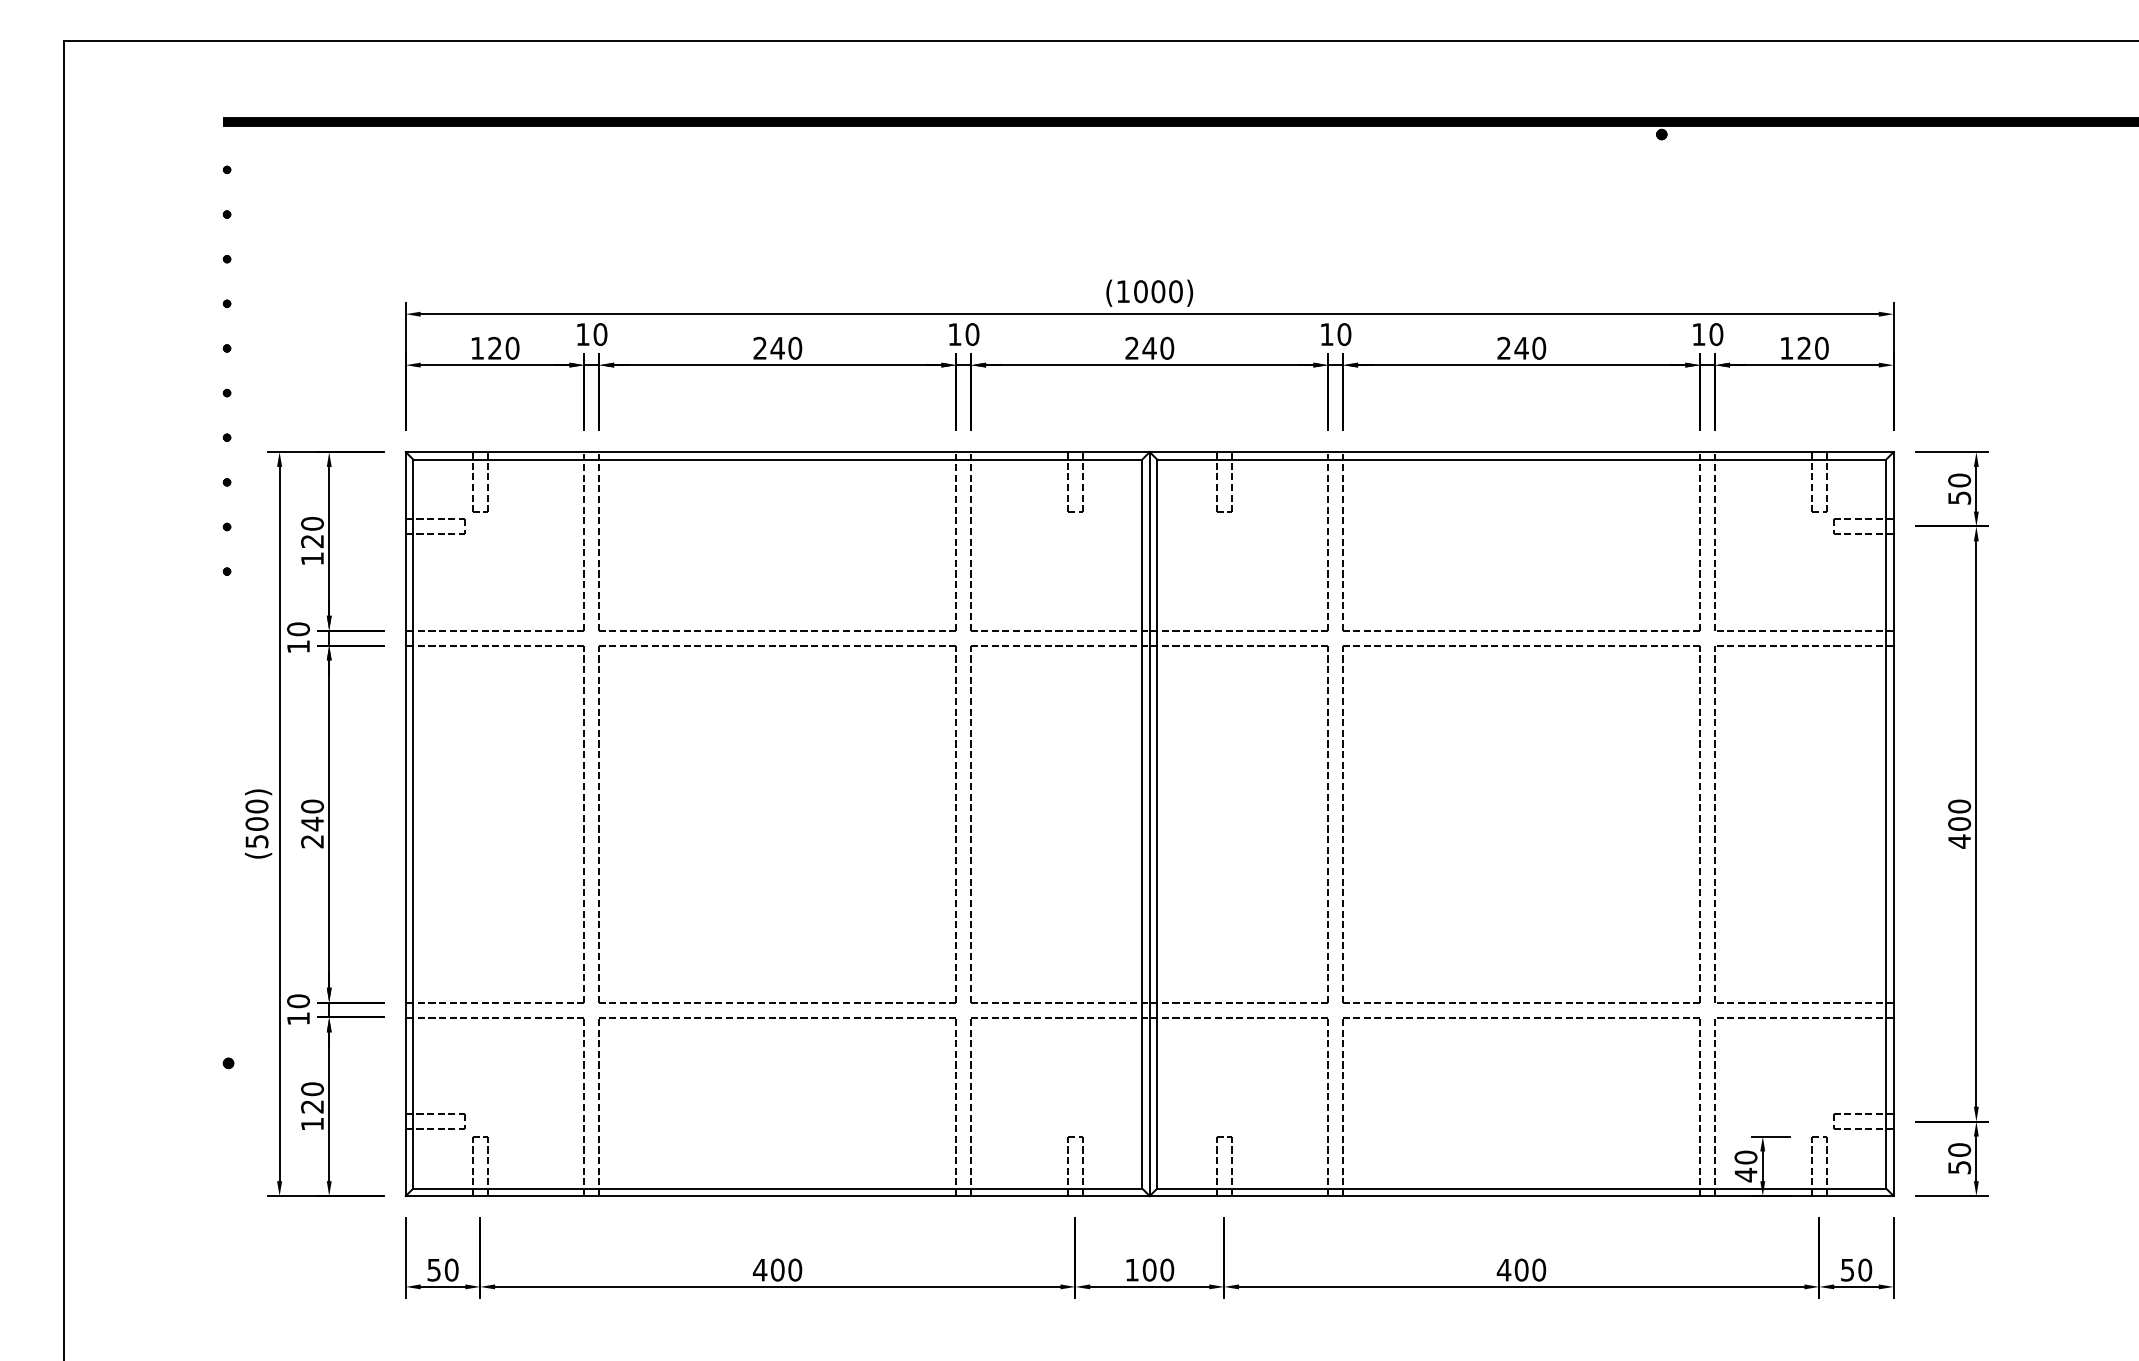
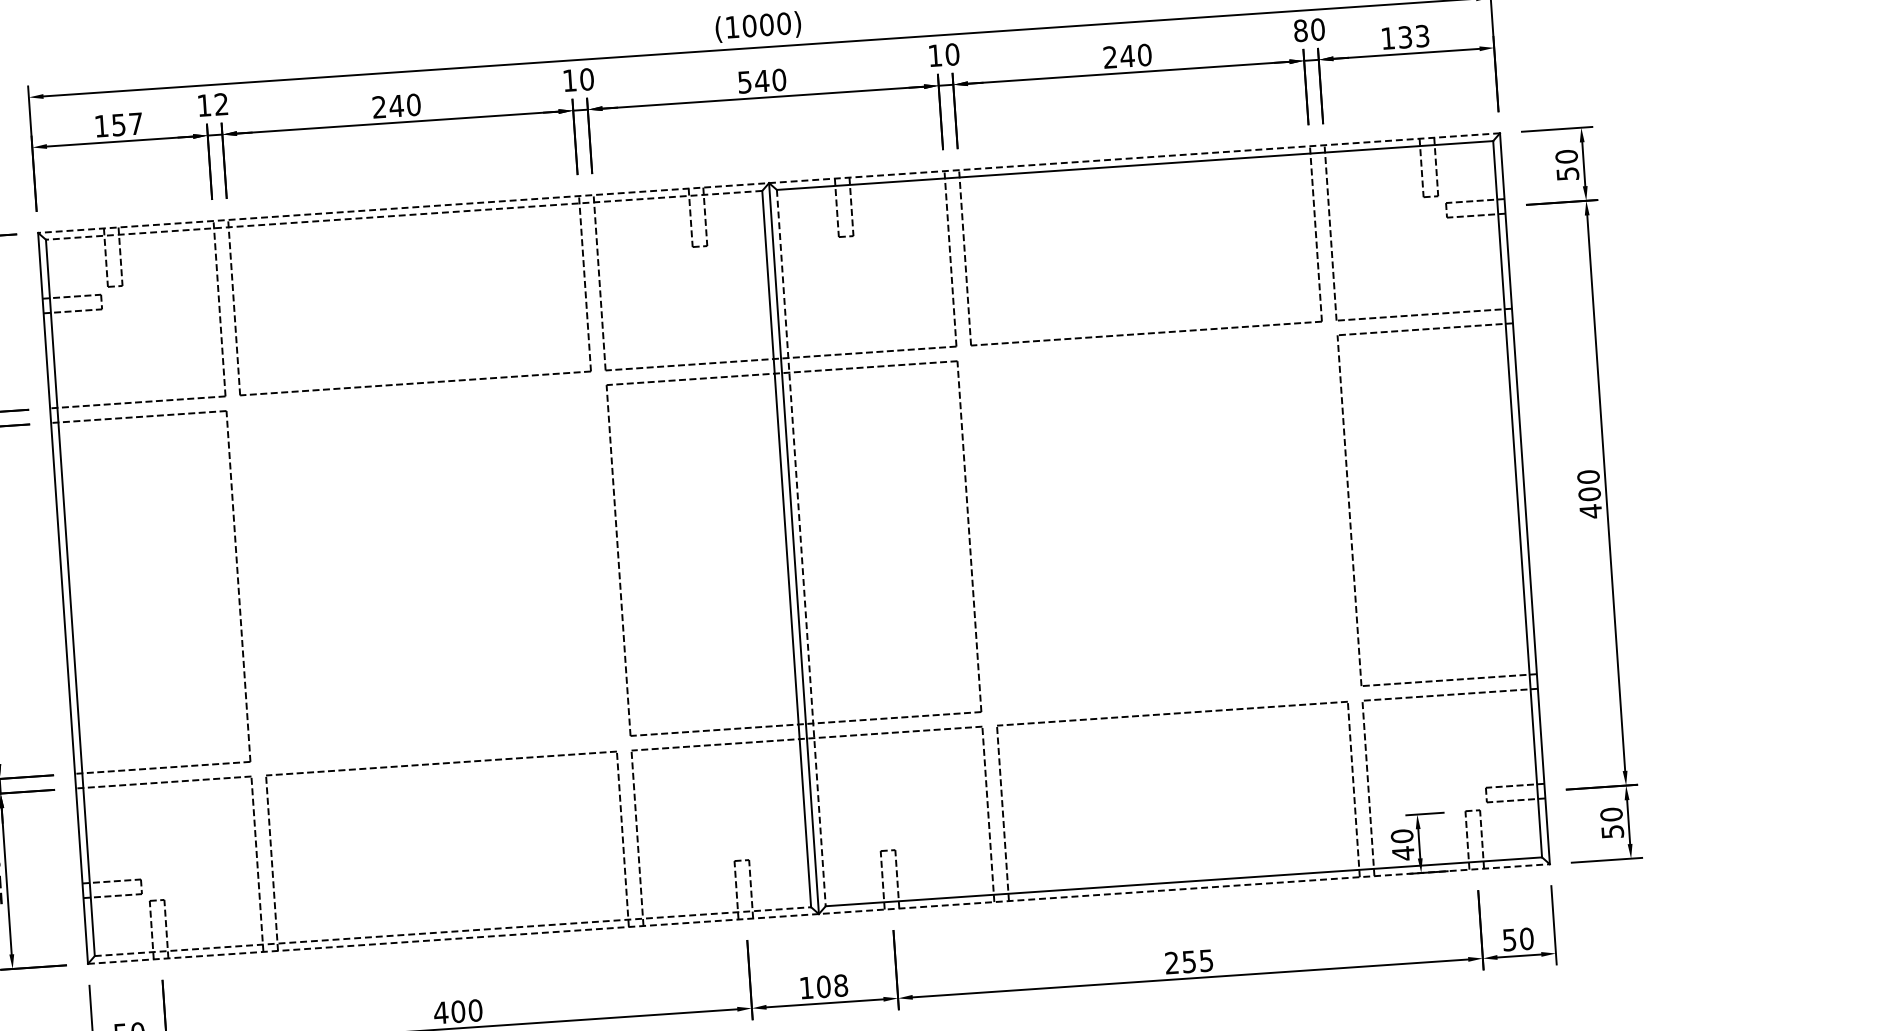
text: (600, 334) -> (221, 104), 10 -> 12
text: (1698, 334) -> (1300, 30), 10 -> 80
text: (503, 347) -> (127, 123), 120 -> 157
text: (1131, 347) -> (744, 81), 240 -> 540
text: (1812, 347) -> (1413, 35), 120 -> 133
line: (1149, 452) -> (768, 183), solid -> dashed
line: (777, 459) -> (403, 215), solid -> dashed
line: (1157, 824) -> (801, 548), solid -> dashed
part: (599, 825) -> (253, 586), removed
part: (1343, 825) -> (984, 536), removed
line: (777, 1188) -> (452, 931), solid -> dashed
line: (1149, 1196) -> (818, 914), solid -> dashed
text: (1521, 1269) -> (1189, 961), 400 -> 255
text: (1167, 1270) -> (841, 986), 100 -> 108

